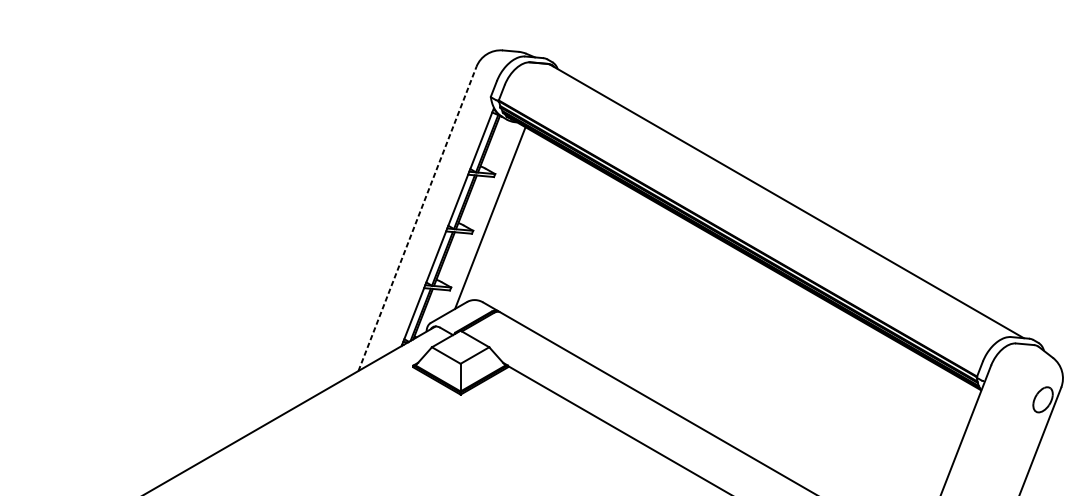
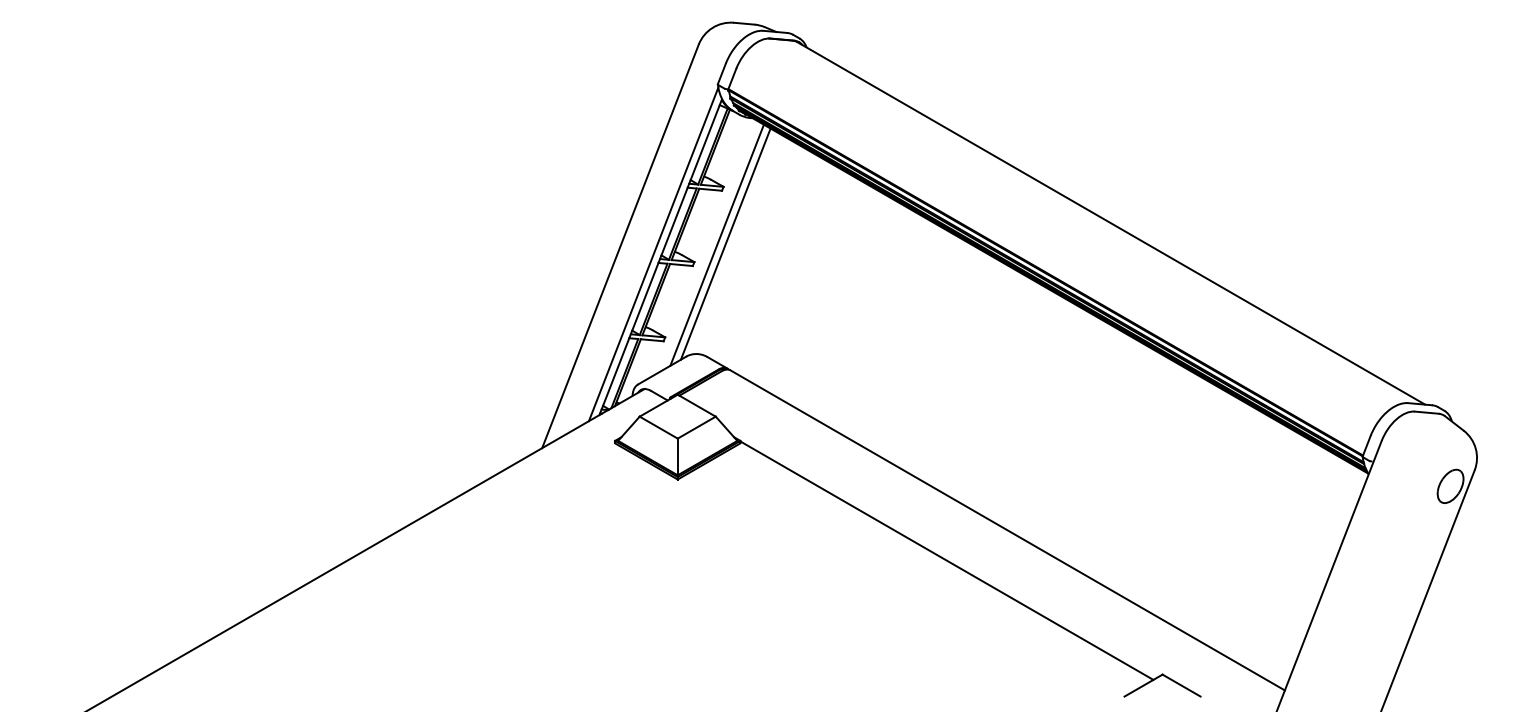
line: (496, 216) -> (725, 243), added
line: (417, 218) -> (620, 245), dashed -> solid
line: (442, 225) -> (653, 254), added

